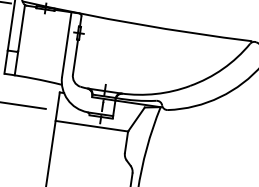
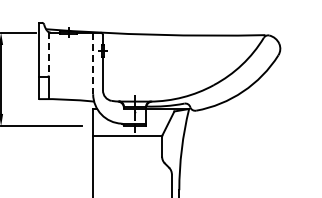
line: (21, 27) -> (48, 53), solid -> dashed
line: (67, 44) -> (93, 63), solid -> dashed

